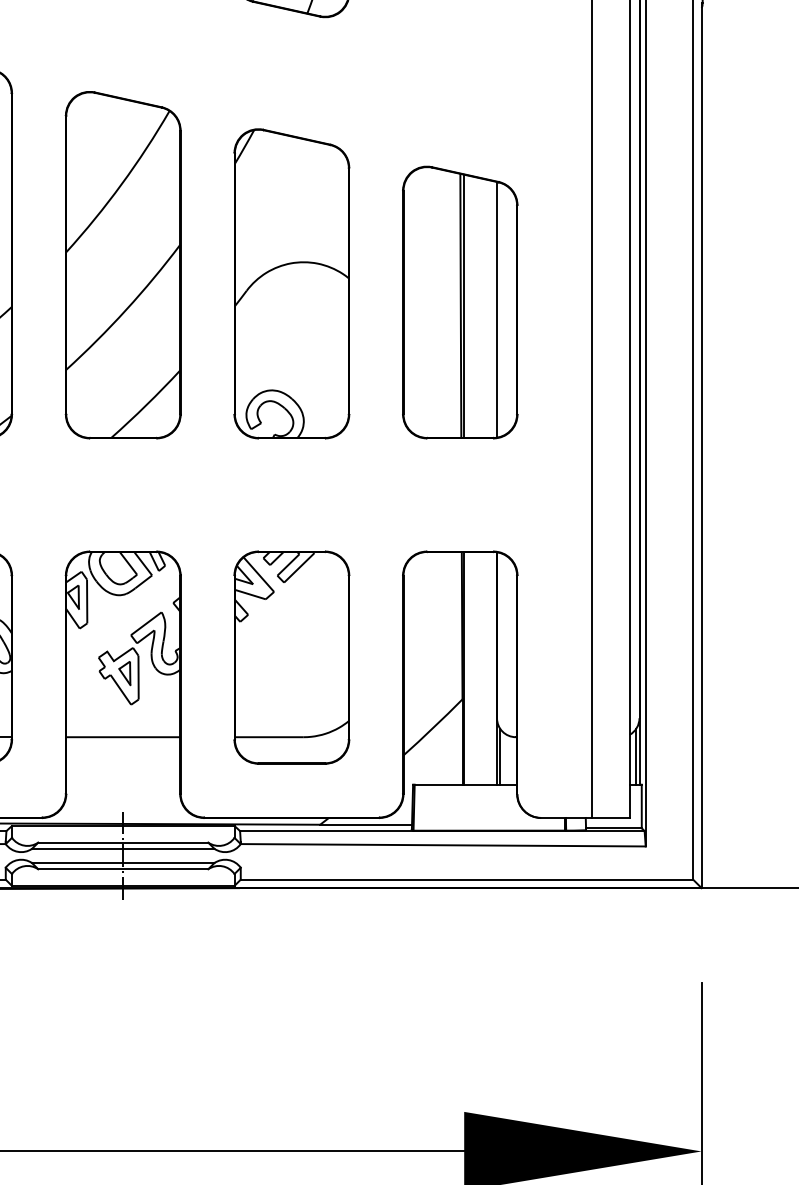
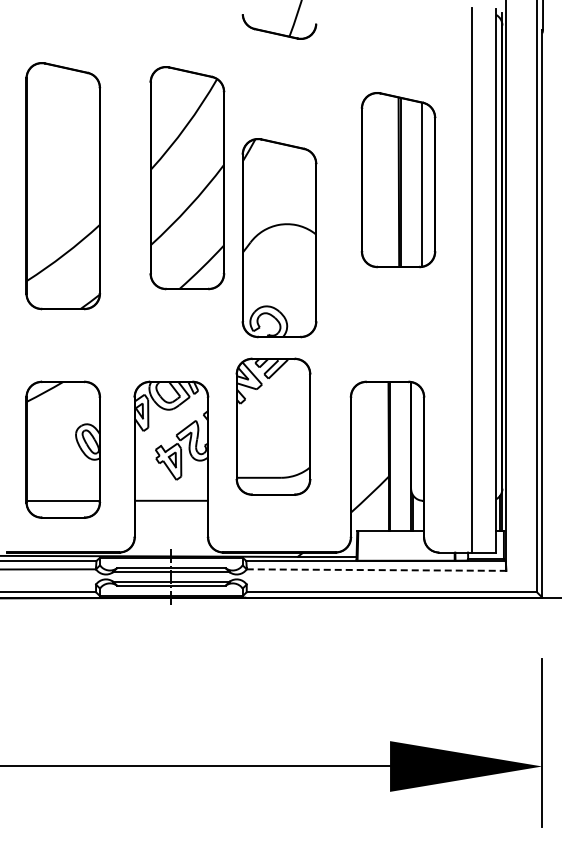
part: (123, 265) -> (187, 178), moved
part: (291, 284) -> (279, 238), moved
part: (460, 303) -> (398, 180), moved
part: (291, 657) -> (273, 426), moved
line: (443, 845) -> (376, 570), solid -> dashed

